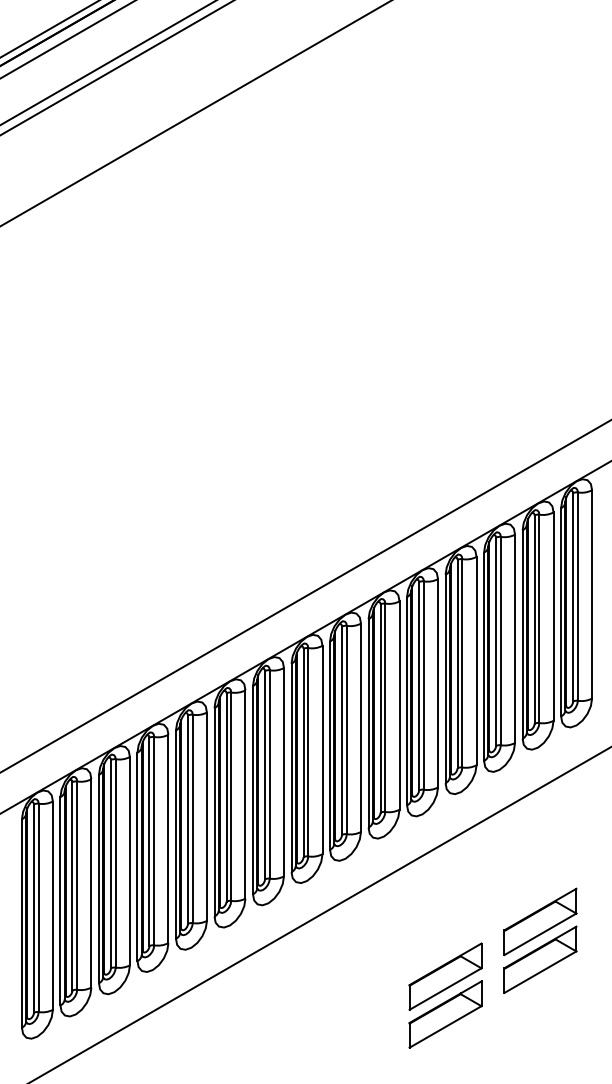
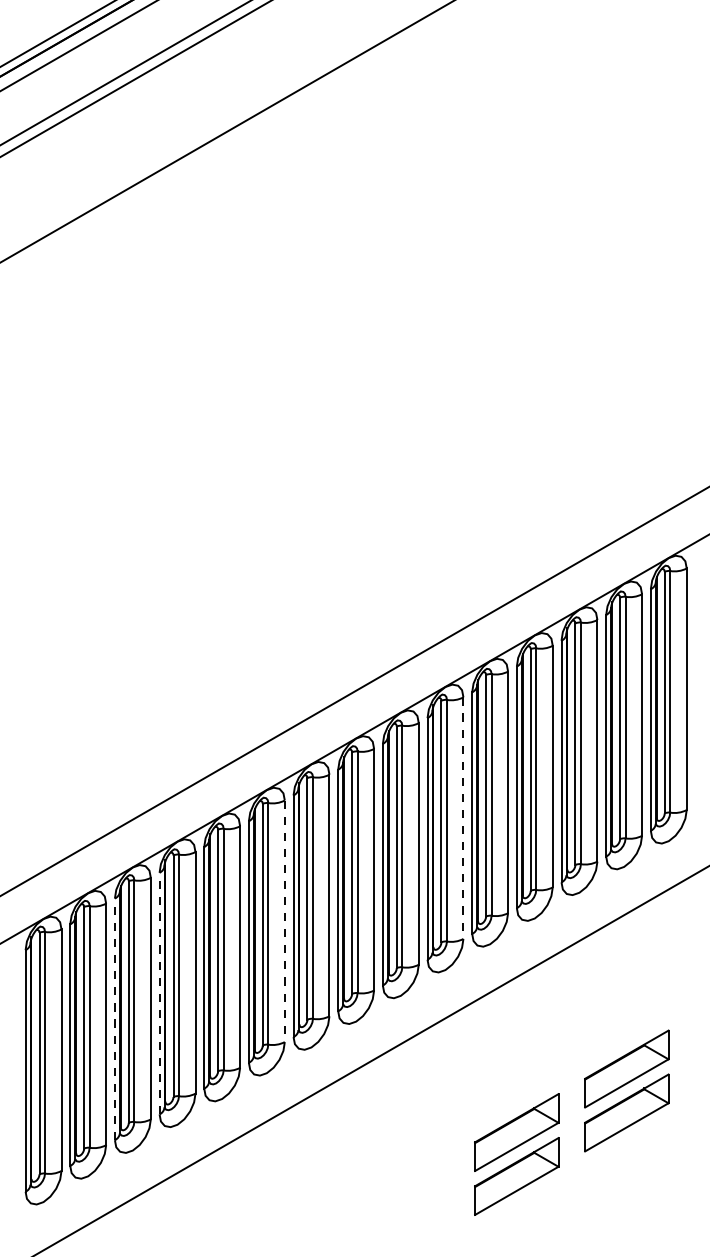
line: (399, 706) -> (463, 819), solid -> dashed
line: (245, 795) -> (284, 922), solid -> dashed
line: (137, 856) -> (159, 993), solid -> dashed
line: (98, 878) -> (114, 1018), solid -> dashed

